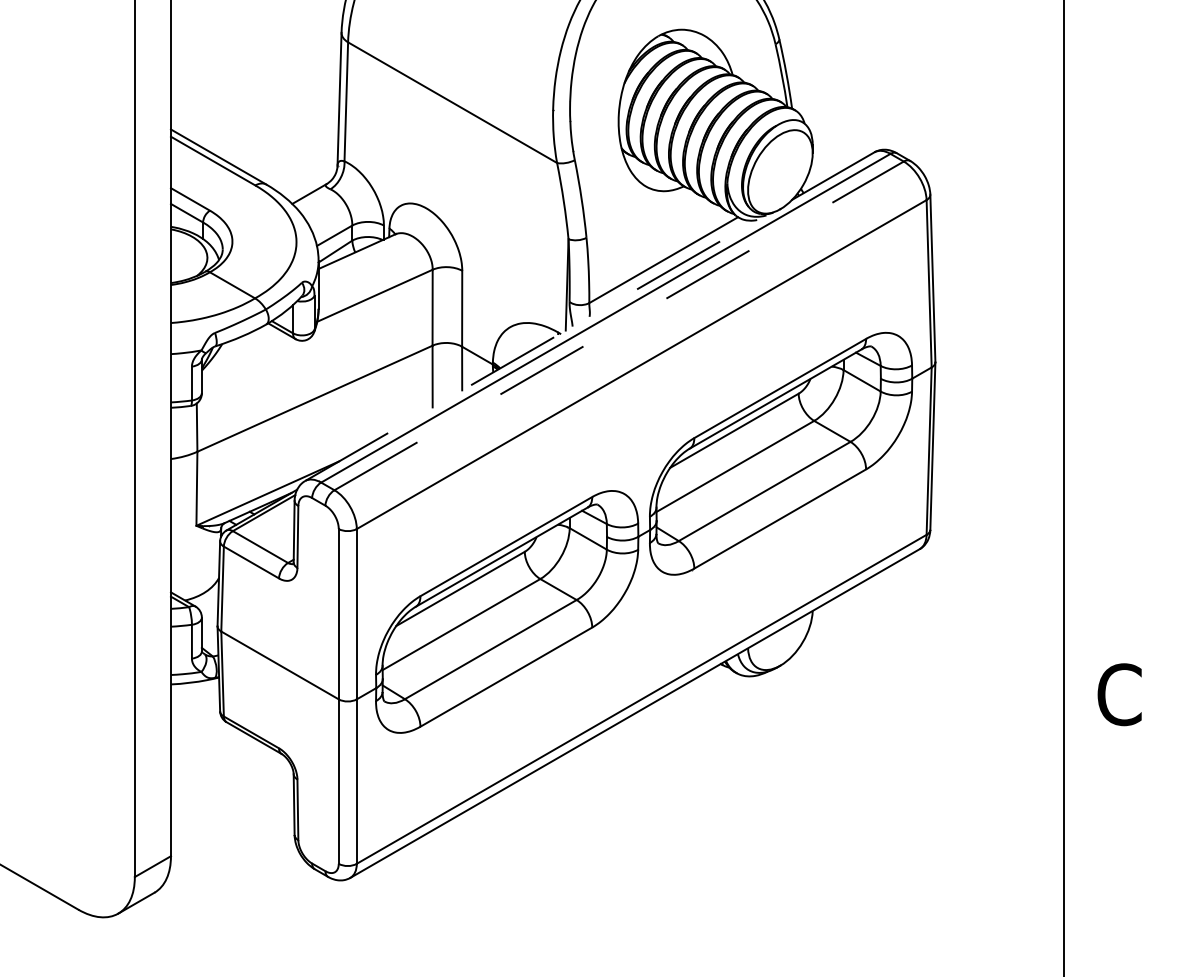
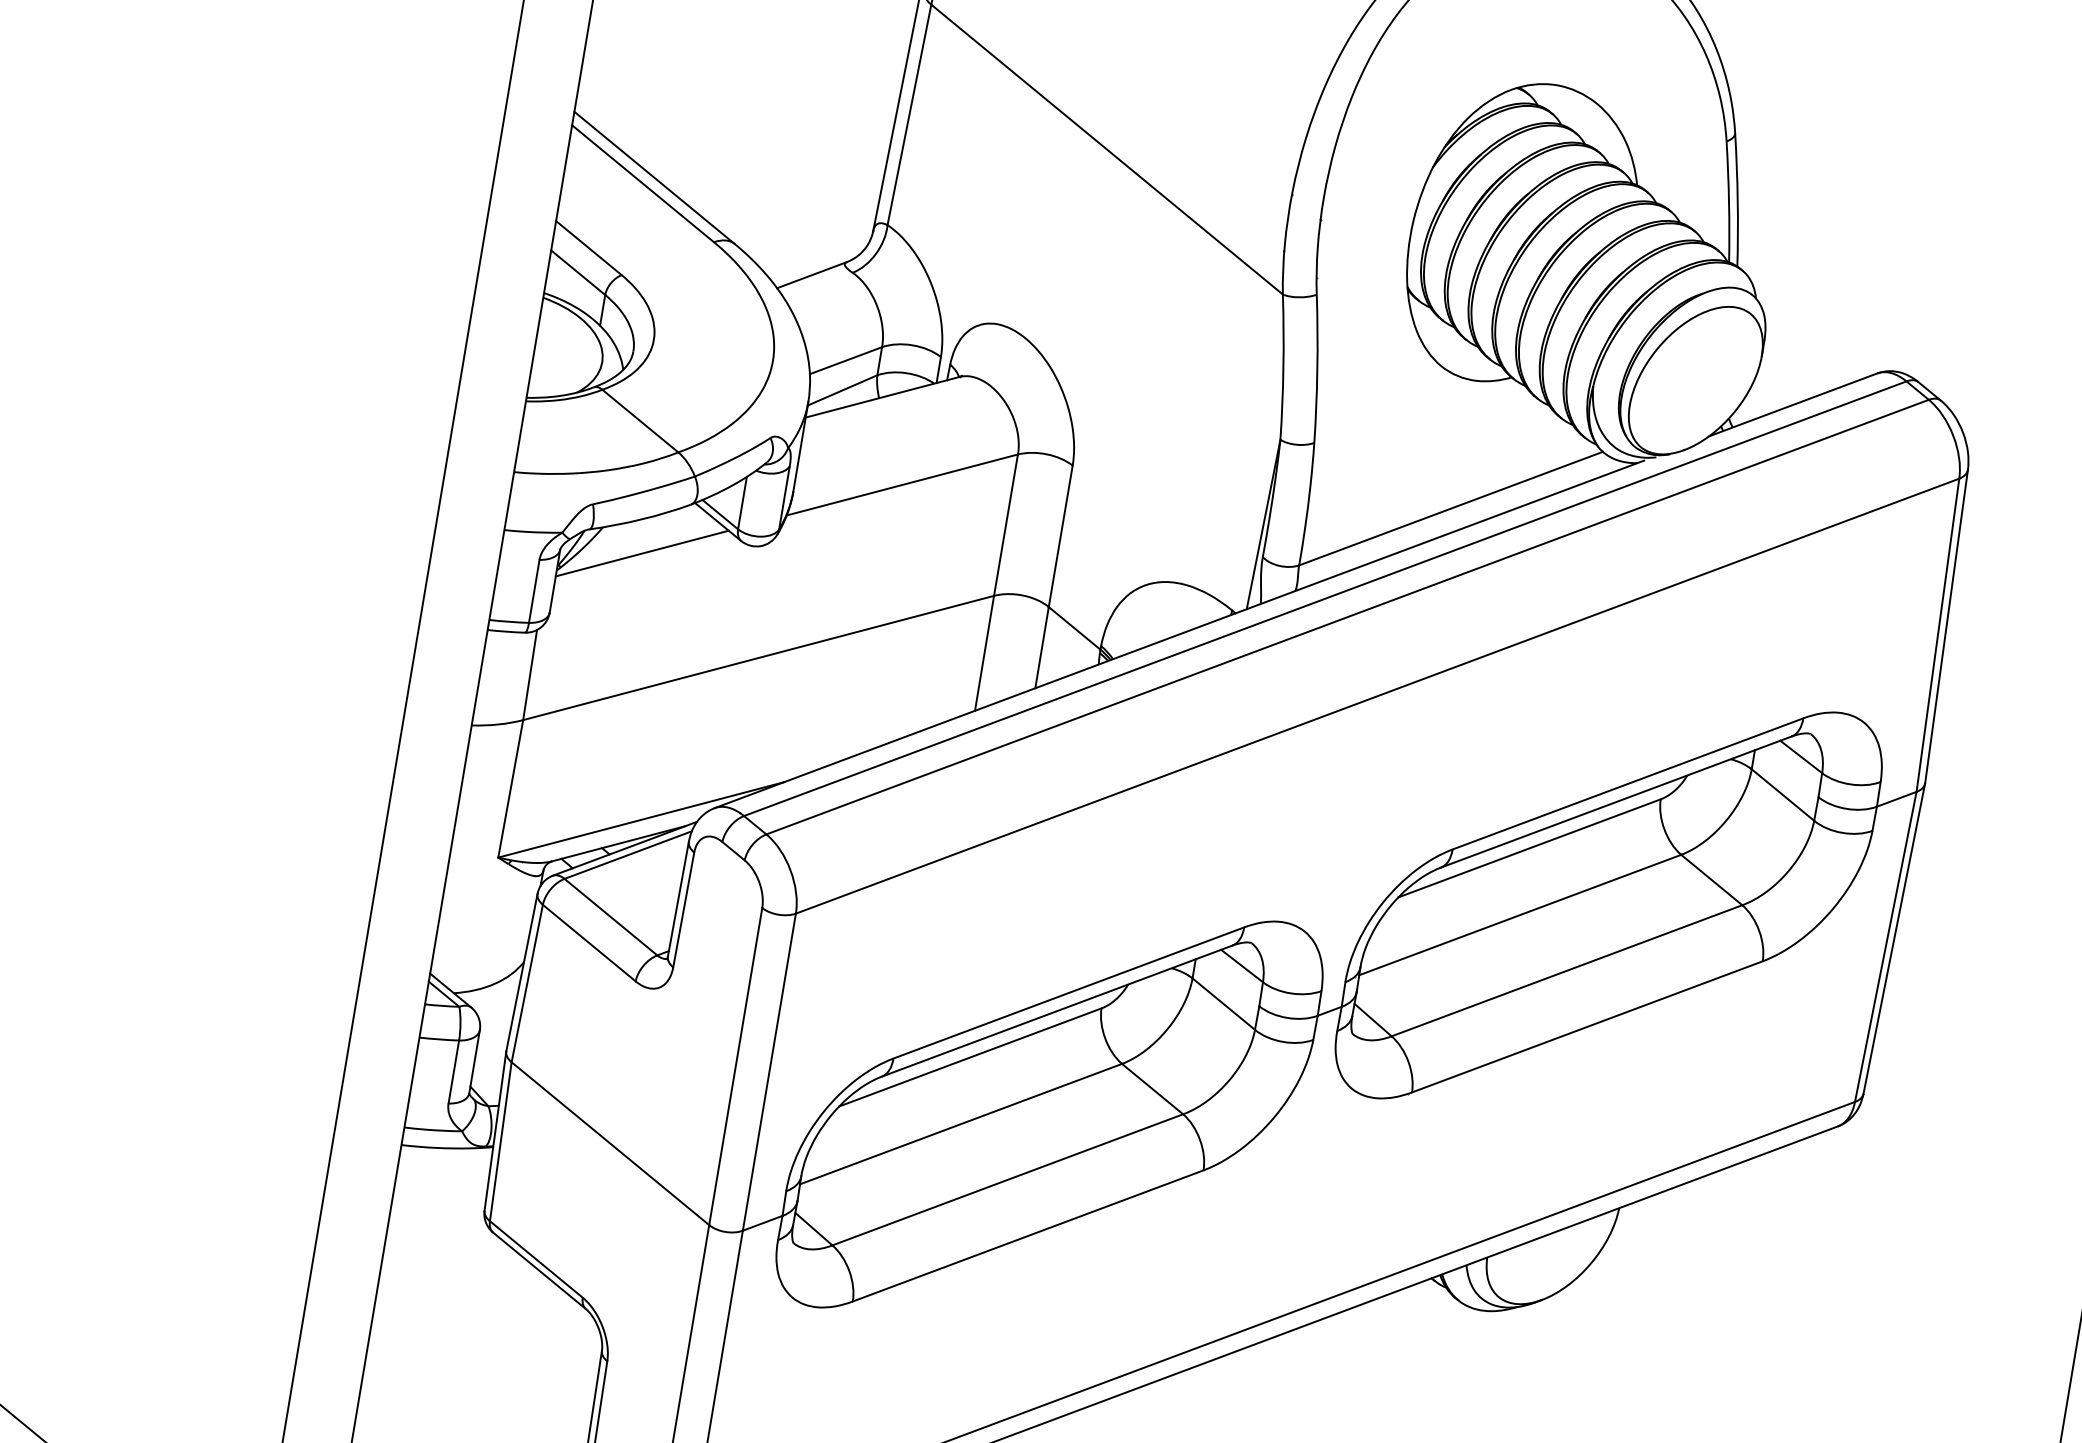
line: (619, 325) -> (1348, 616), dashed -> solid
line: (532, 349) -> (1178, 634), dashed -> solid
line: (244, 353) -> (641, 551), added

